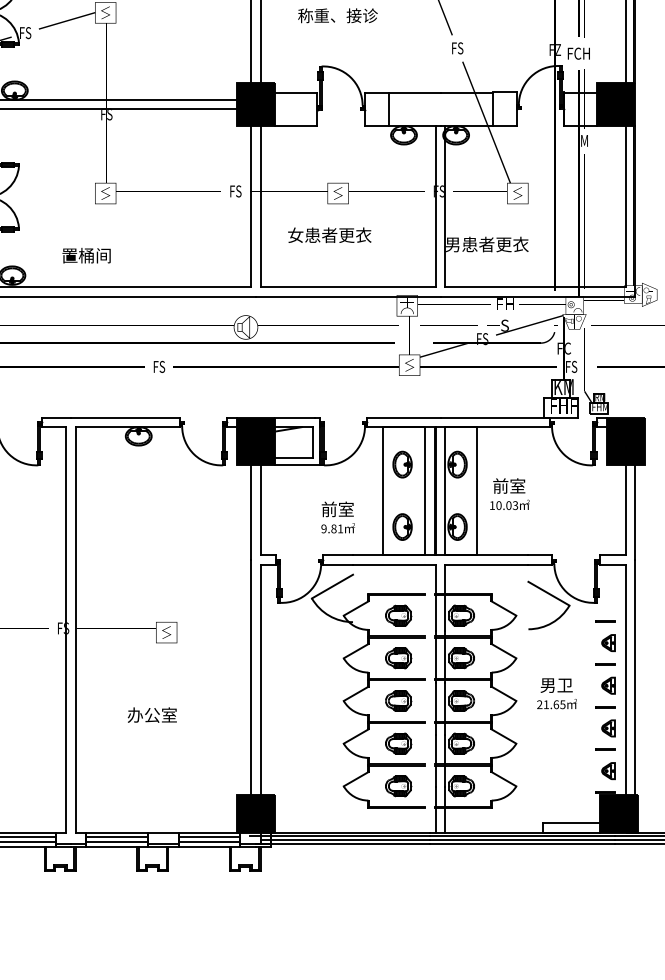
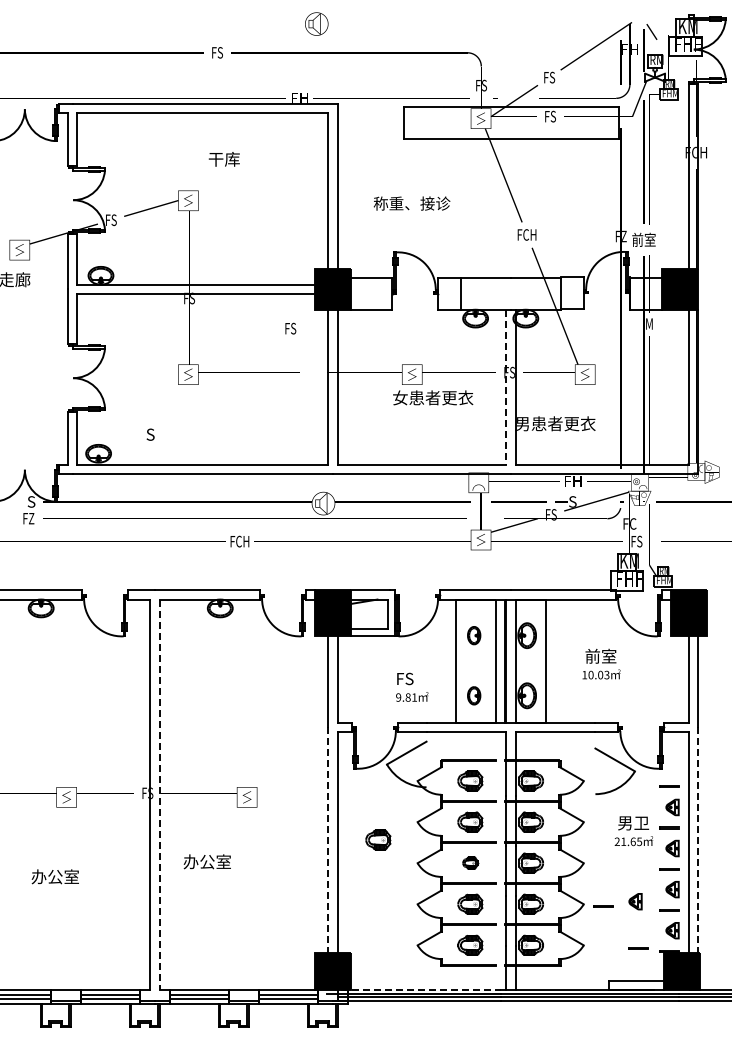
text: (456, 47) -> (526, 234), FS -> FCH
text: (578, 53) -> (643, 239), FCH -> 前室
text: (235, 191) -> (290, 328), moved
line: (436, 206) -> (506, 387), solid -> dashed
text: (330, 234) -> (433, 397), moved
text: (86, 255) -> (169, 434), 置桶间 -> S
text: (158, 366) -> (239, 541), FS -> FCH
part: (401, 464) -> (473, 635), size x0.7
text: (509, 493) -> (601, 663), moved
text: (337, 509) -> (411, 678), 前室 -> FS
part: (401, 526) -> (473, 695), size x0.7
line: (75, 630) -> (159, 795), solid -> dashed
part: (303, 676) -> (378, 839), added
line: (251, 677) -> (328, 840), solid -> dashed
line: (635, 677) -> (698, 840), solid -> dashed
text: (556, 694) -> (633, 831), moved
part: (398, 700) -> (470, 862), size x0.6
text: (151, 714) -> (206, 861), moved
part: (570, 740) -> (635, 901), added
line: (536, 745) -> (603, 906), added
line: (573, 789) -> (638, 948), added
line: (346, 832) -> (420, 989), solid -> dashed

